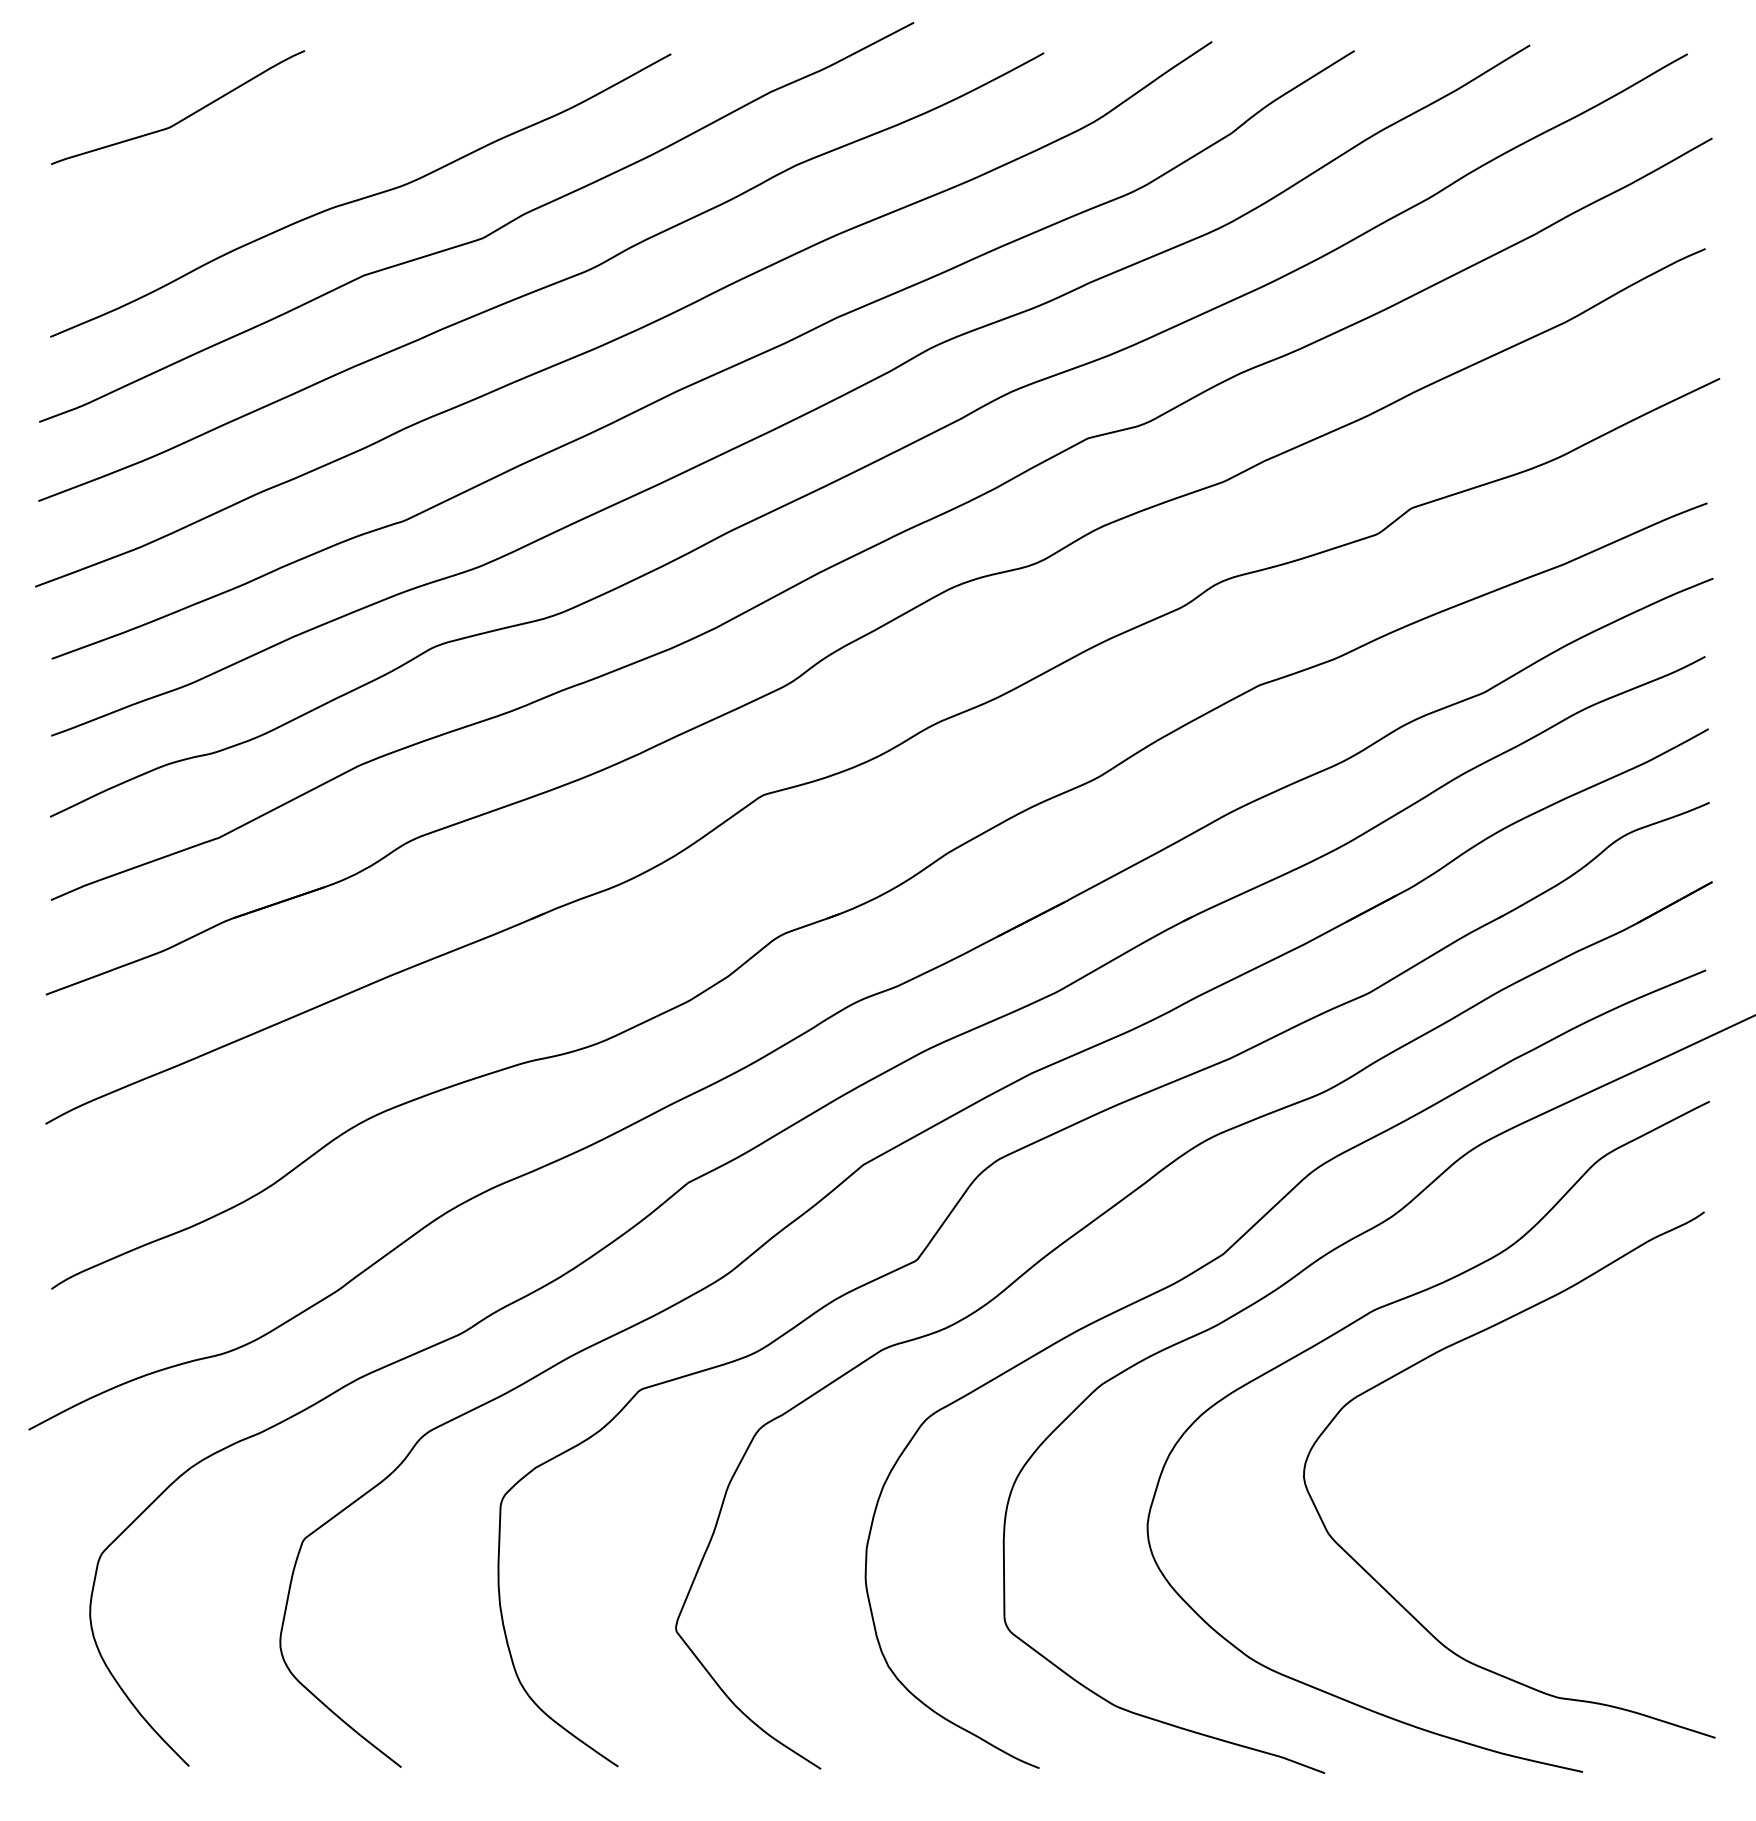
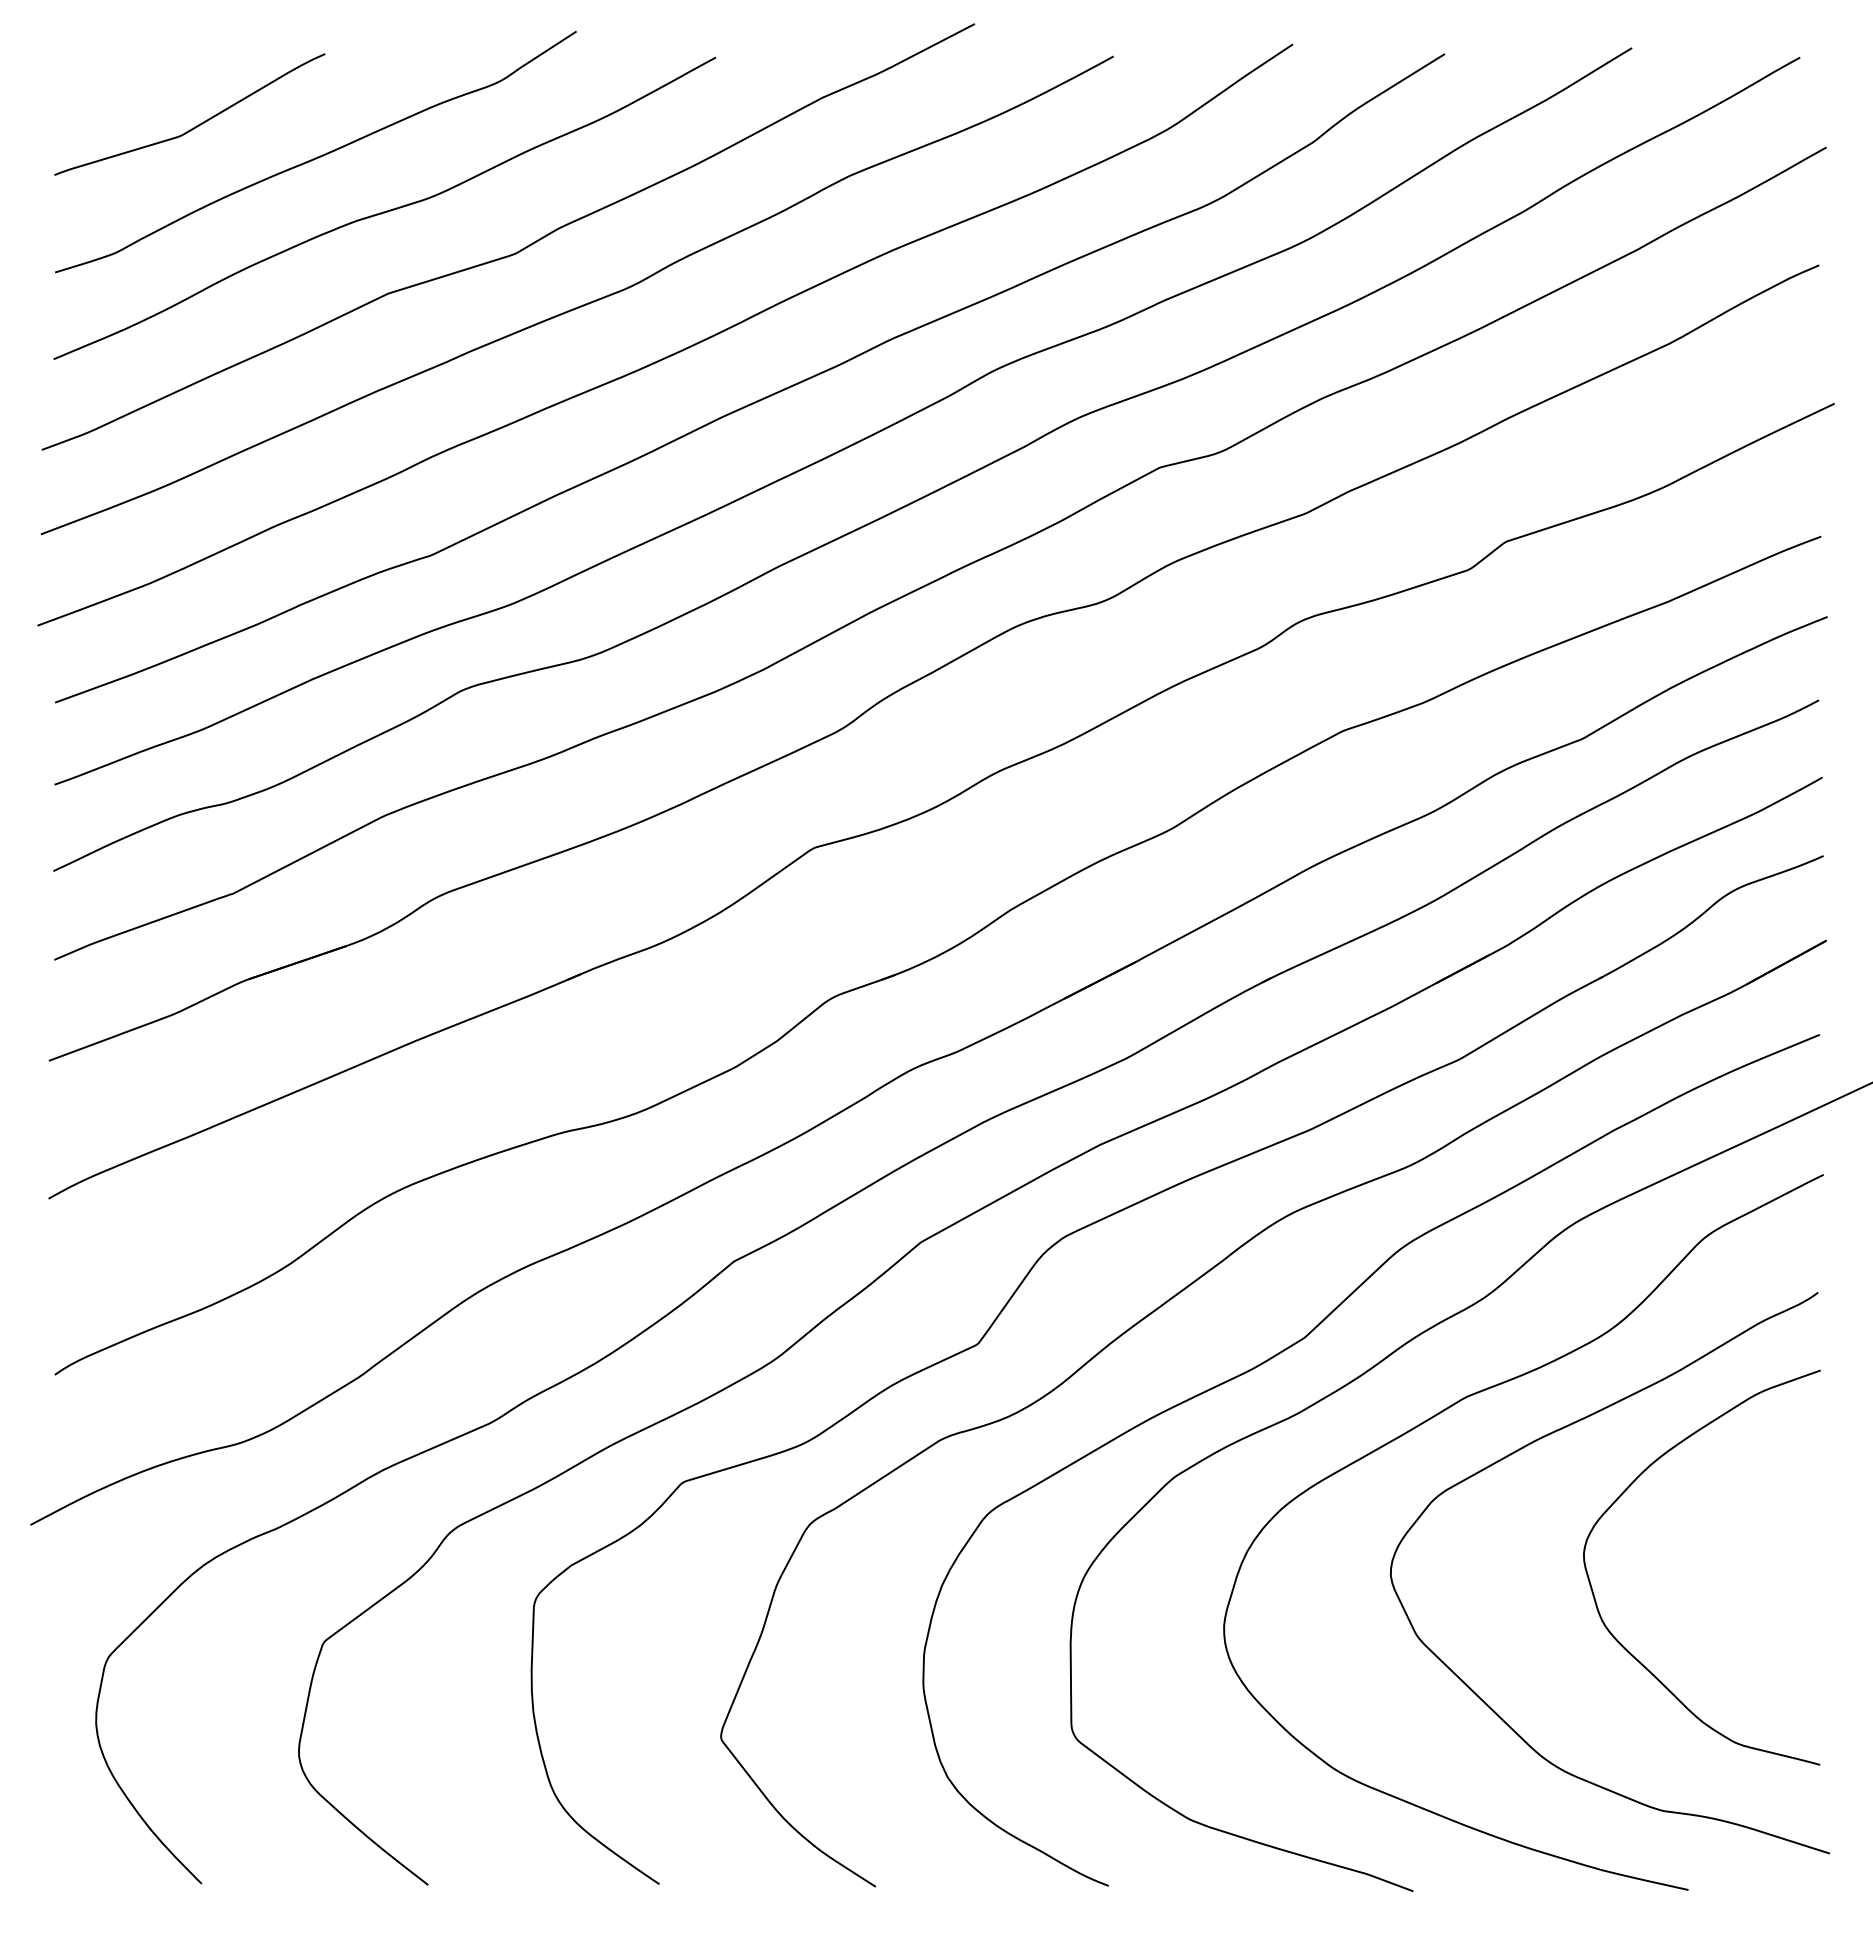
curve: (297, 146) -> (317, 156), added
curve: (1521, 1402) -> (1622, 1495), added

